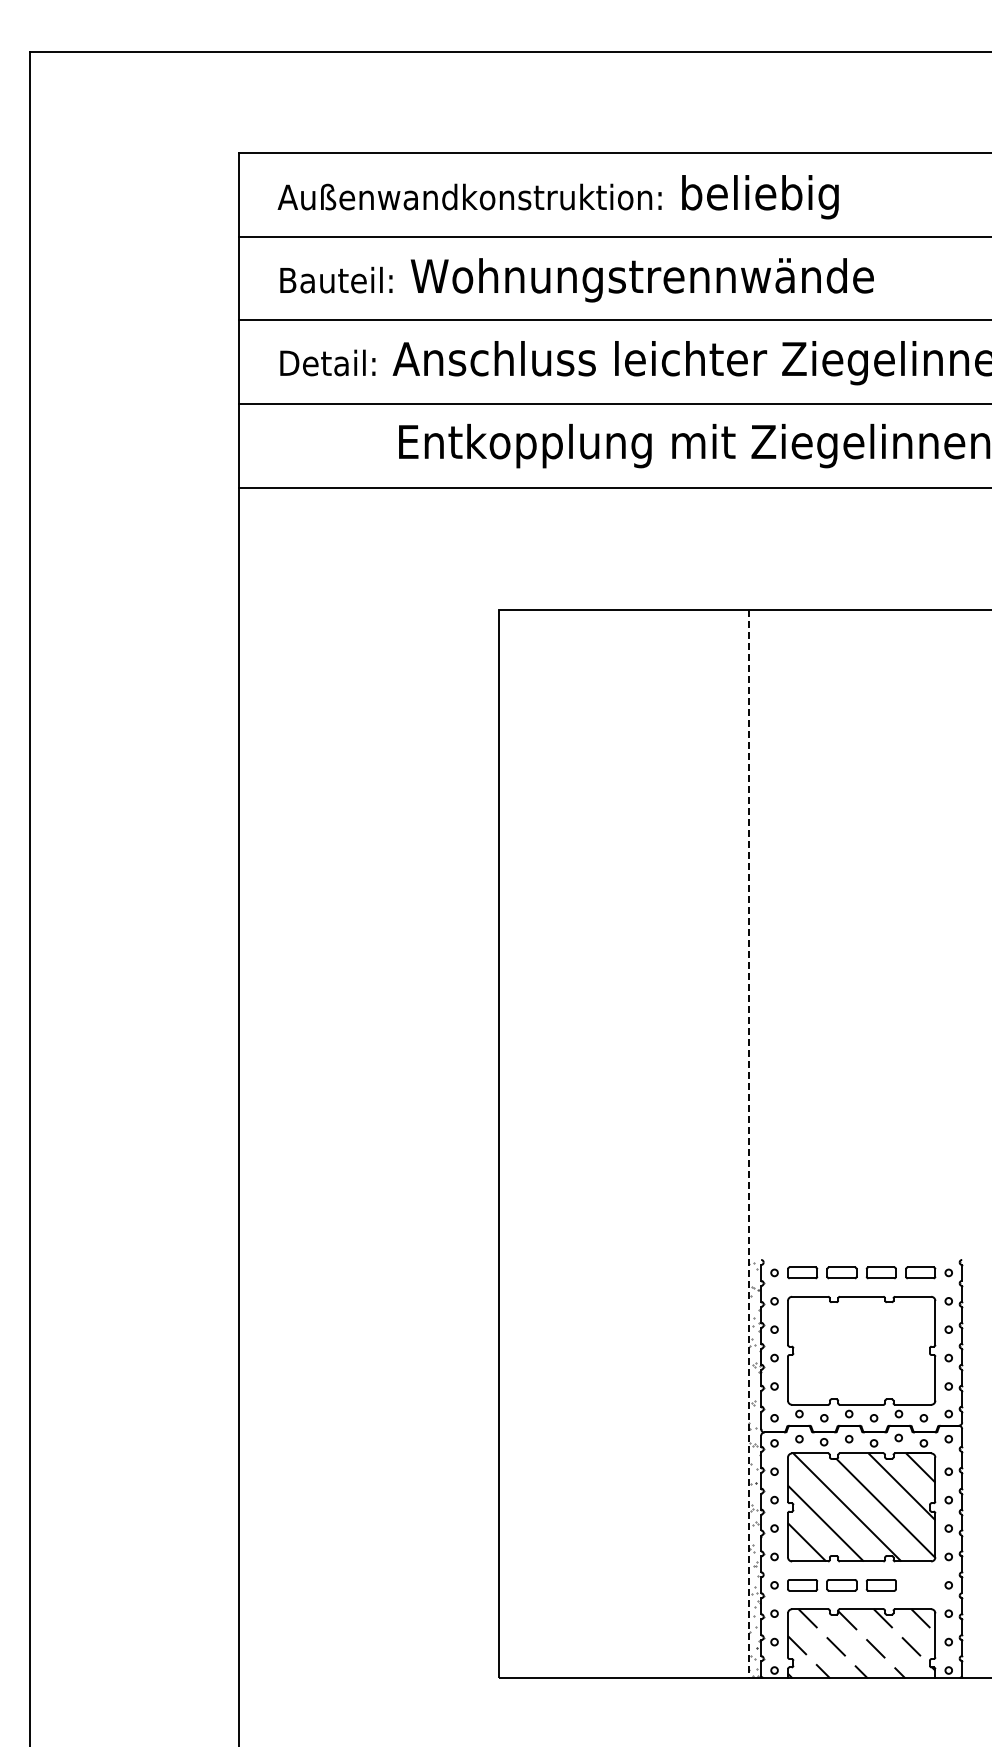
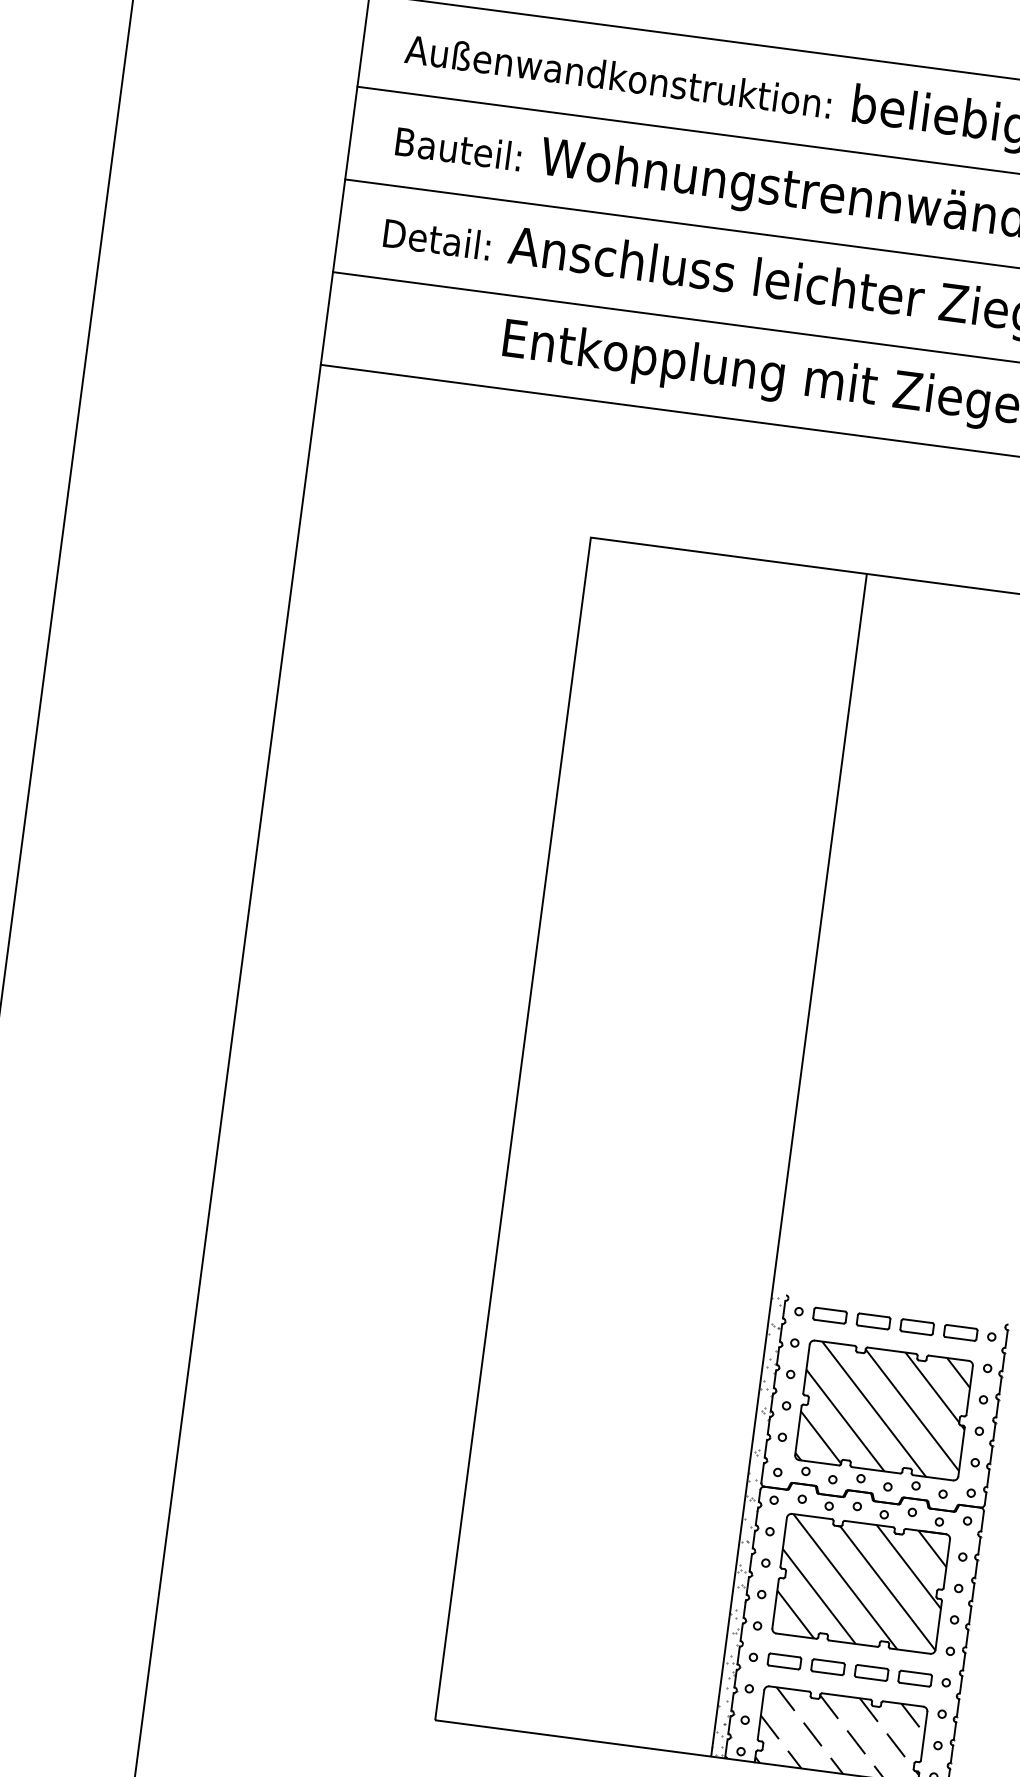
line: (748, 1144) -> (788, 1165), dashed -> solid
hatch: (861, 1350) -> (883, 1410), added
part: (920, 1585) -> (914, 1678), added

